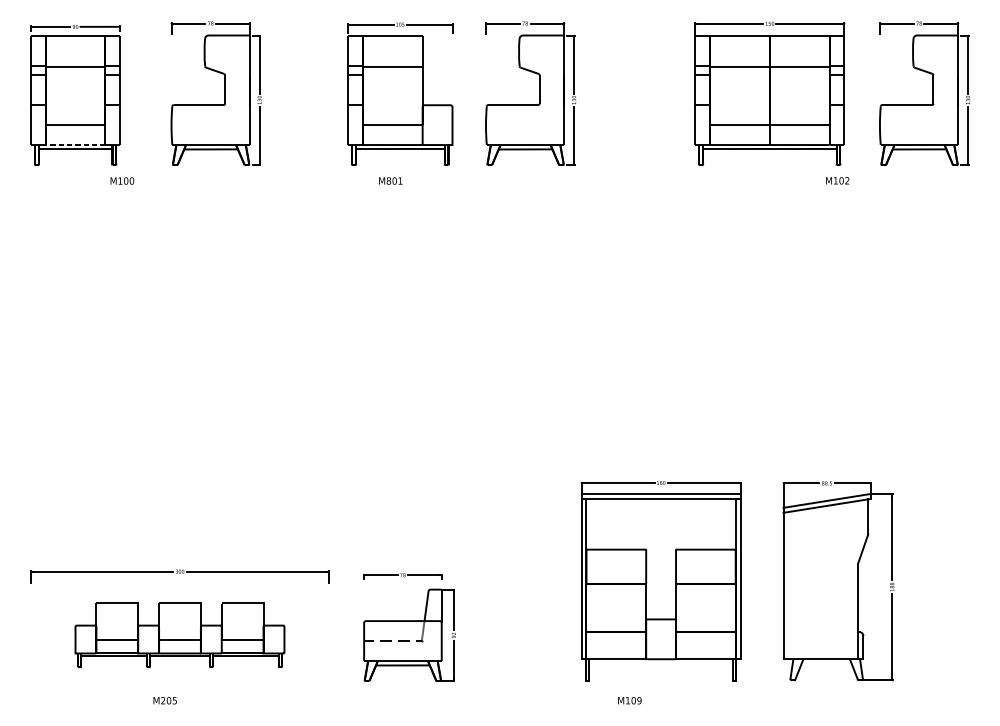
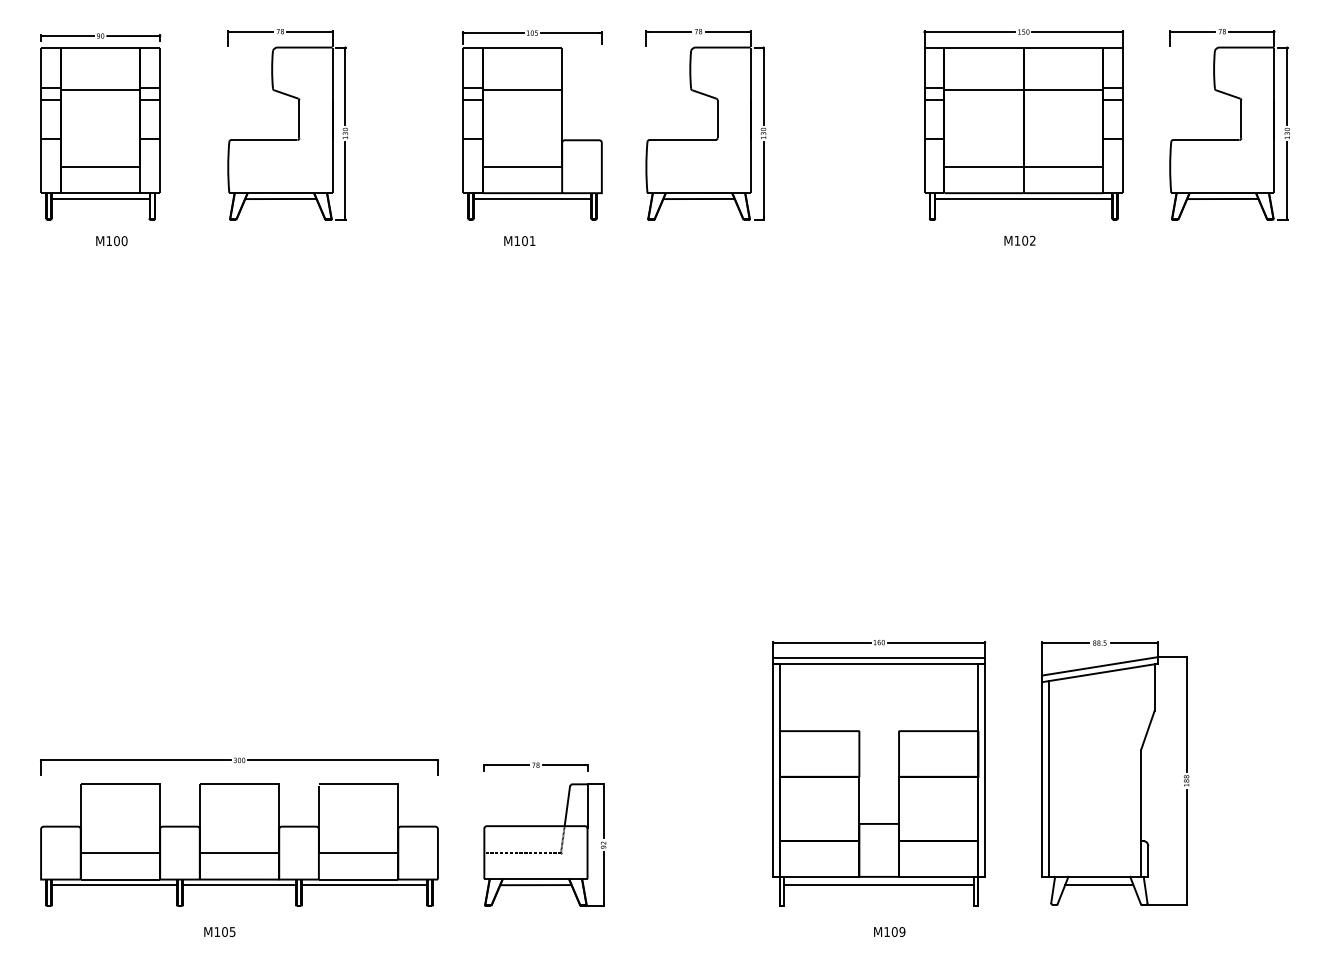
line: (75, 145) -> (100, 193), dashed -> solid
text: (837, 180) -> (1019, 240), moved
text: (122, 181) -> (111, 241), moved
text: (389, 181) -> (517, 241), M801 -> M101
line: (788, 585) -> (1048, 778), added
part: (179, 634) -> (239, 844), size x1.43
line: (660, 665) -> (878, 885), added
line: (826, 665) -> (1099, 885), added
text: (162, 700) -> (216, 931), M205 -> M105
text: (629, 700) -> (889, 931), moved

